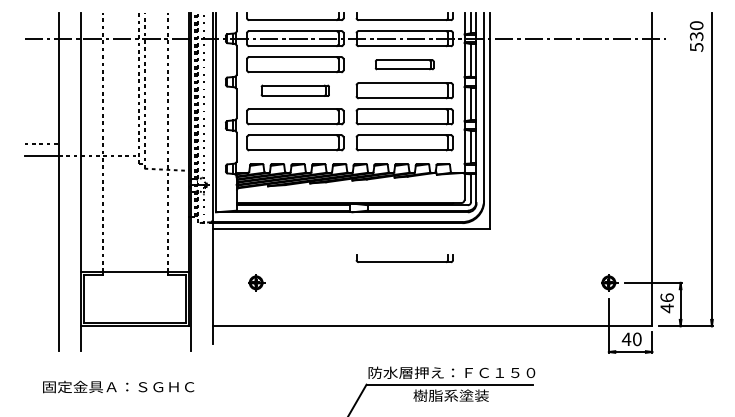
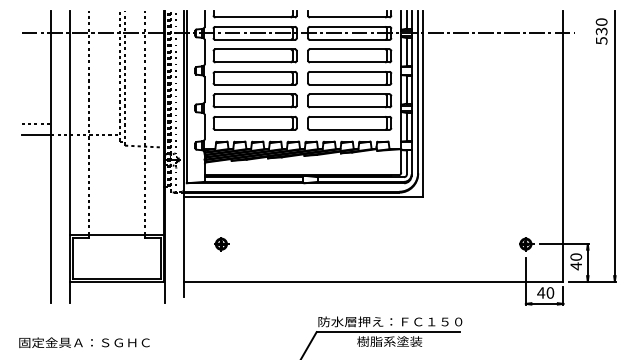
part: (404, 64) -> (349, 55), size x1.67
part: (295, 90) -> (255, 78), size x1.43
part: (404, 258) -> (349, 223), removed
text: (666, 297) -> (575, 256), 46 -> 40
text: (118, 386) -> (84, 342), moved

